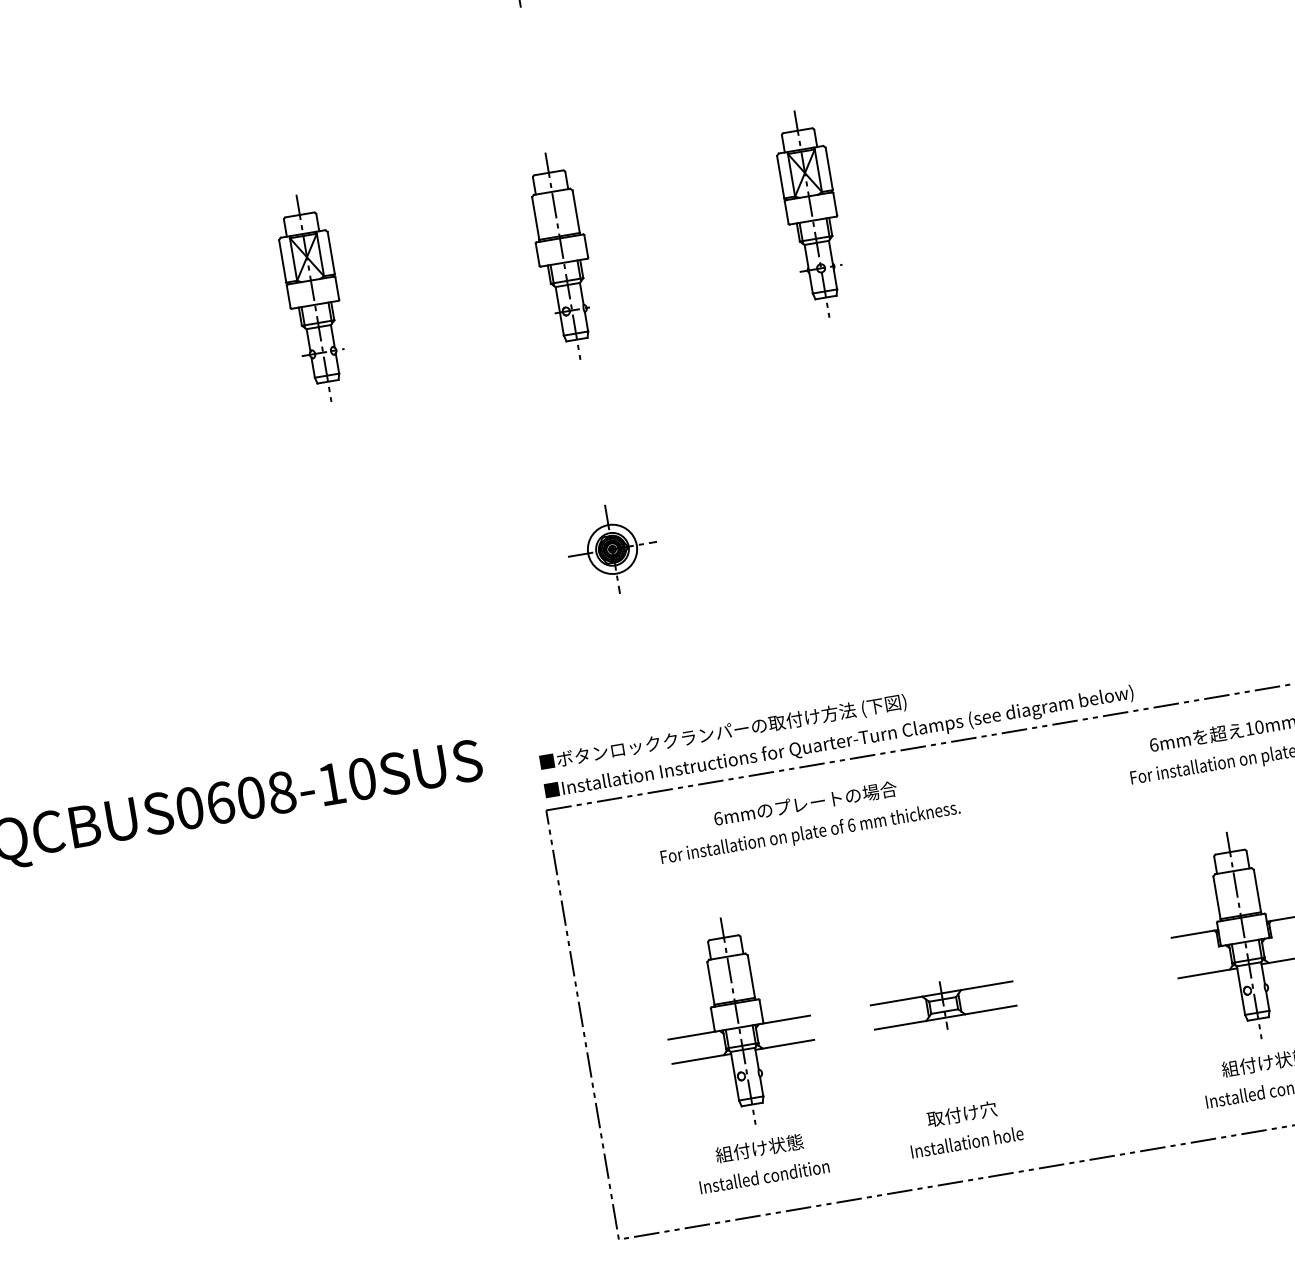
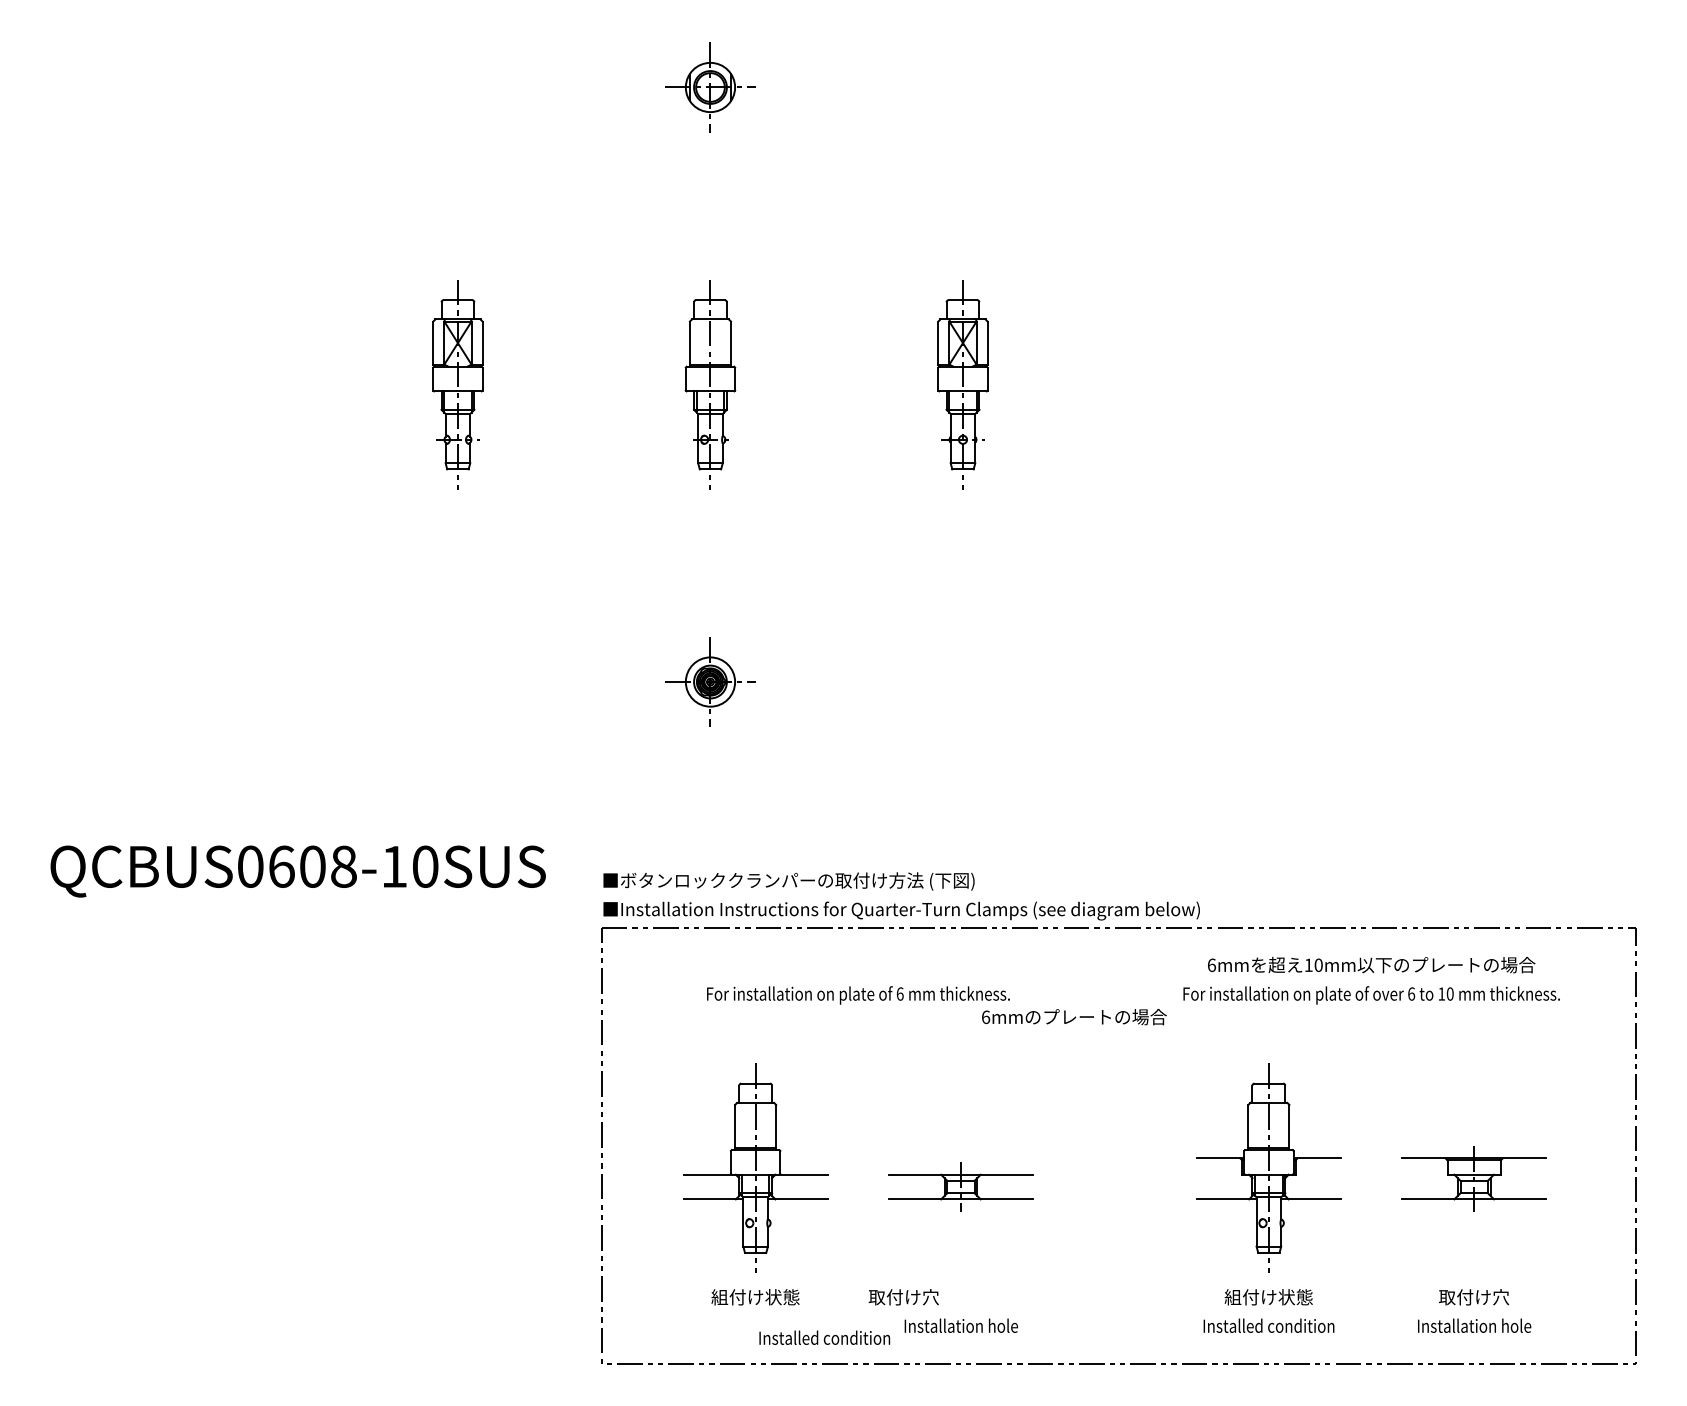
text: (805, 803) -> (1074, 1016), moved
text: (961, 1114) -> (903, 1297), moved
text: (764, 1176) -> (824, 1337), moved

